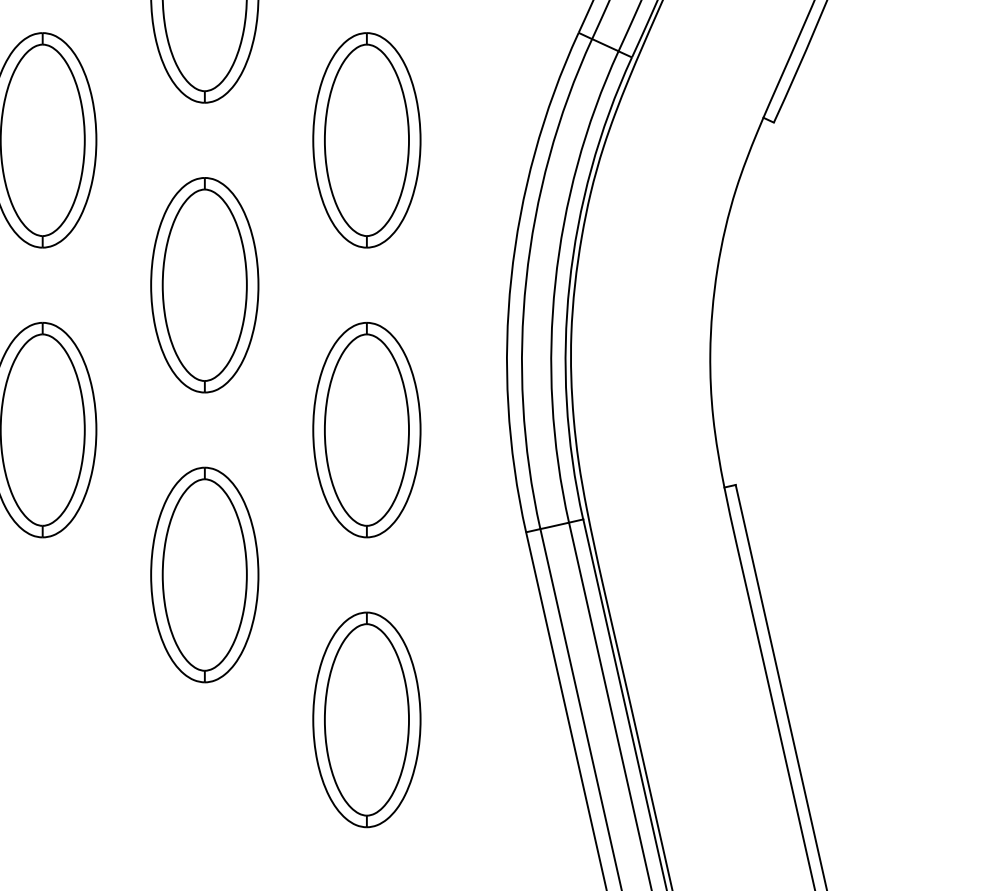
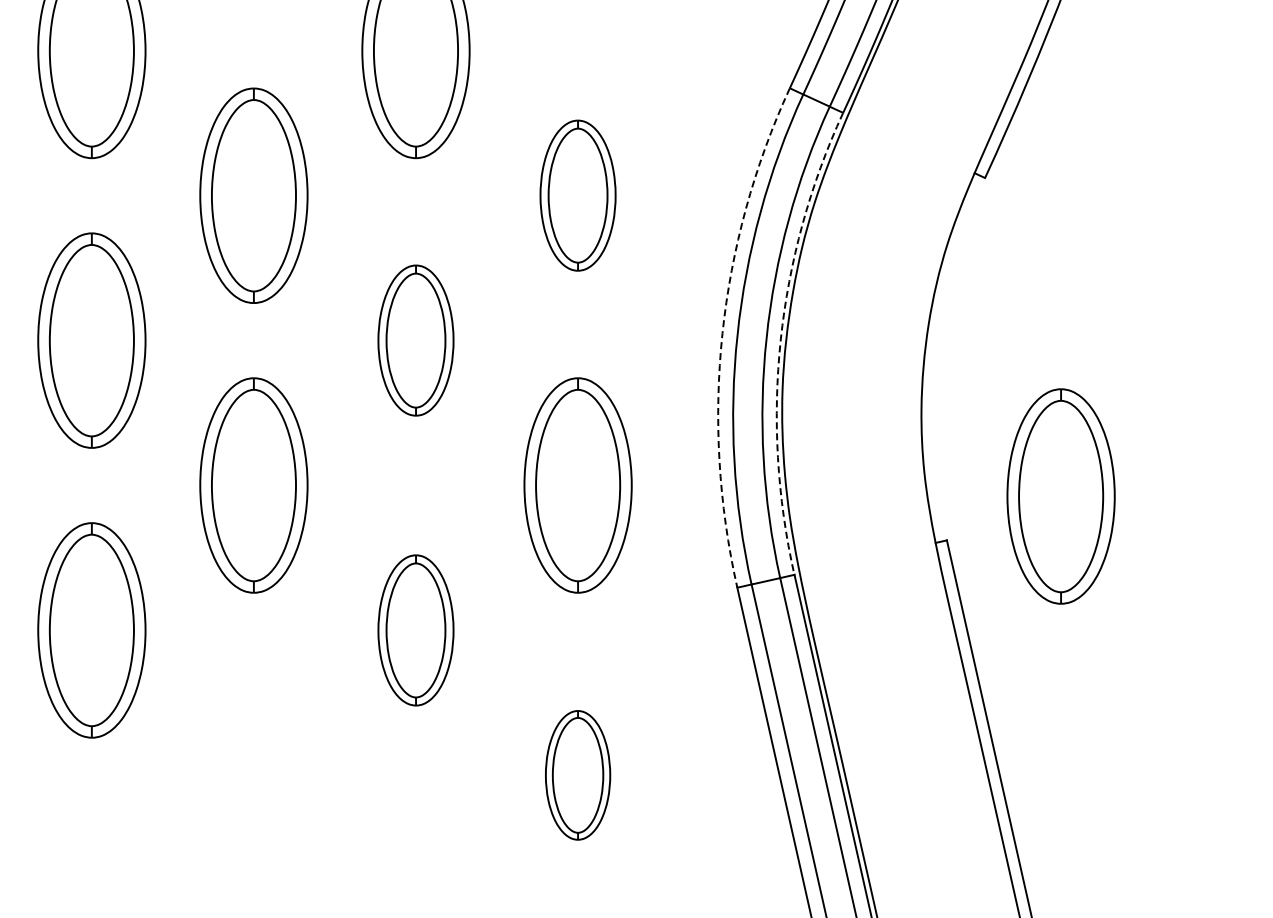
part: (366, 140) -> (577, 195), size x0.7
arc: (511, 278) -> (722, 333), solid -> dashed
arc: (569, 284) -> (780, 339), solid -> dashed
part: (204, 285) -> (415, 340), size x0.7
part: (849, 441) -> (1060, 496), added
part: (204, 575) -> (415, 630), size x0.7
part: (366, 720) -> (577, 775), size x0.6

